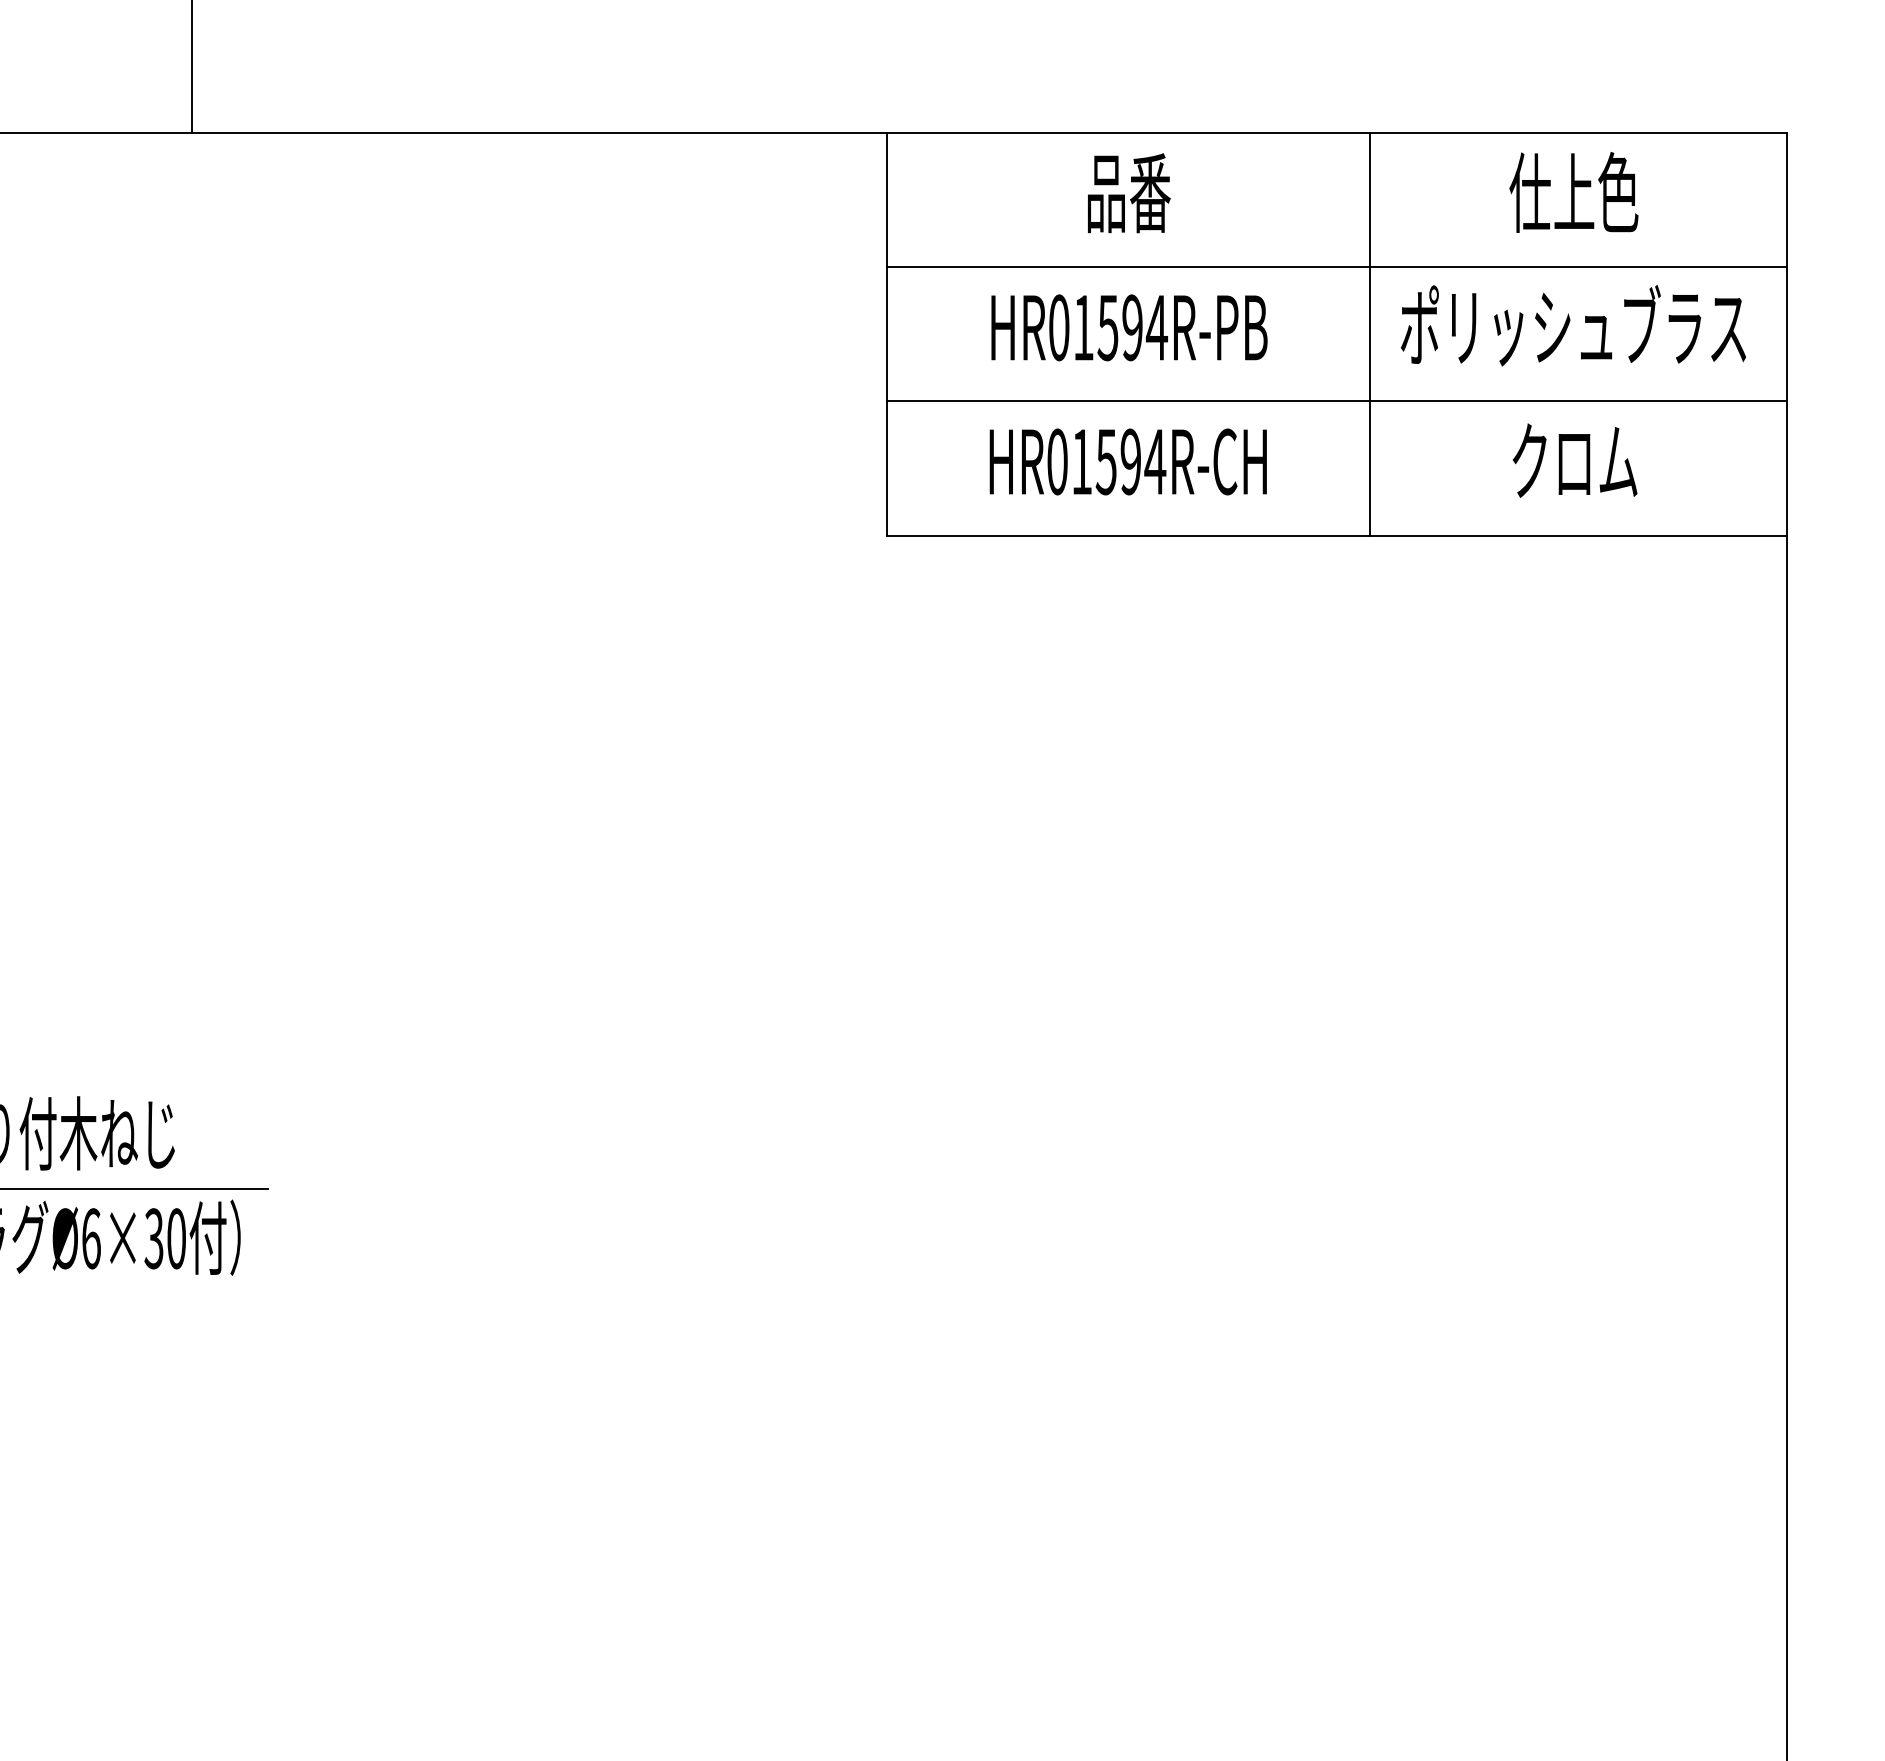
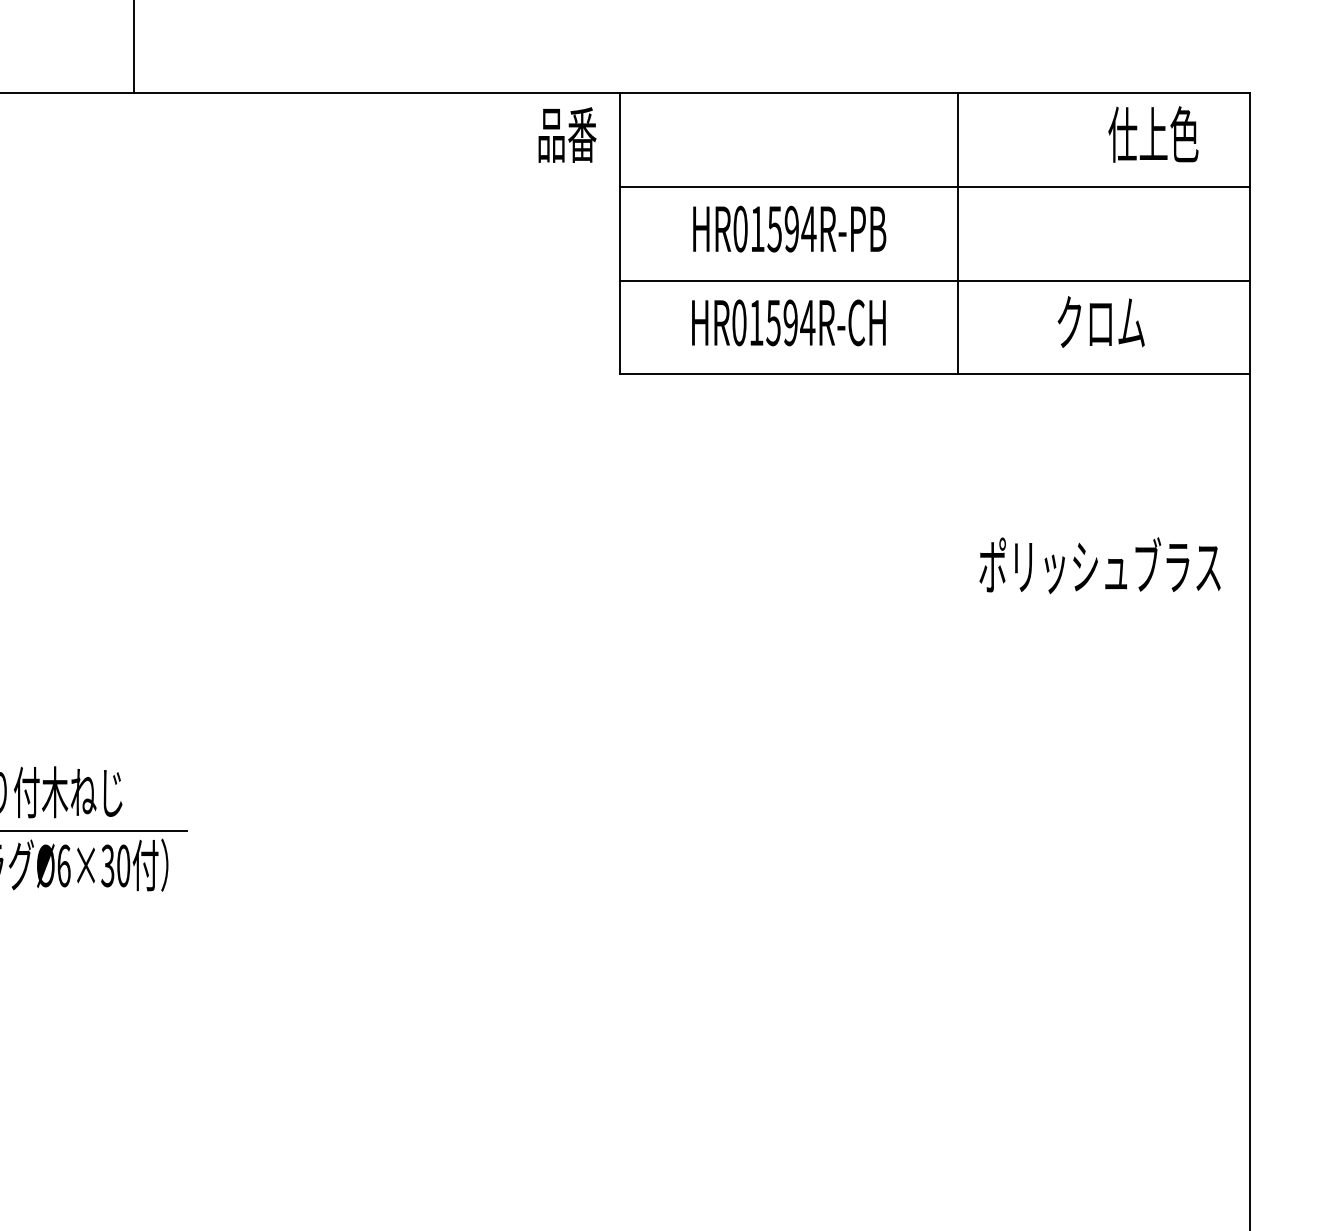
text: (1129, 192) -> (567, 134), moved
text: (1574, 192) -> (1153, 134), moved
text: (1572, 325) -> (1099, 565), moved

